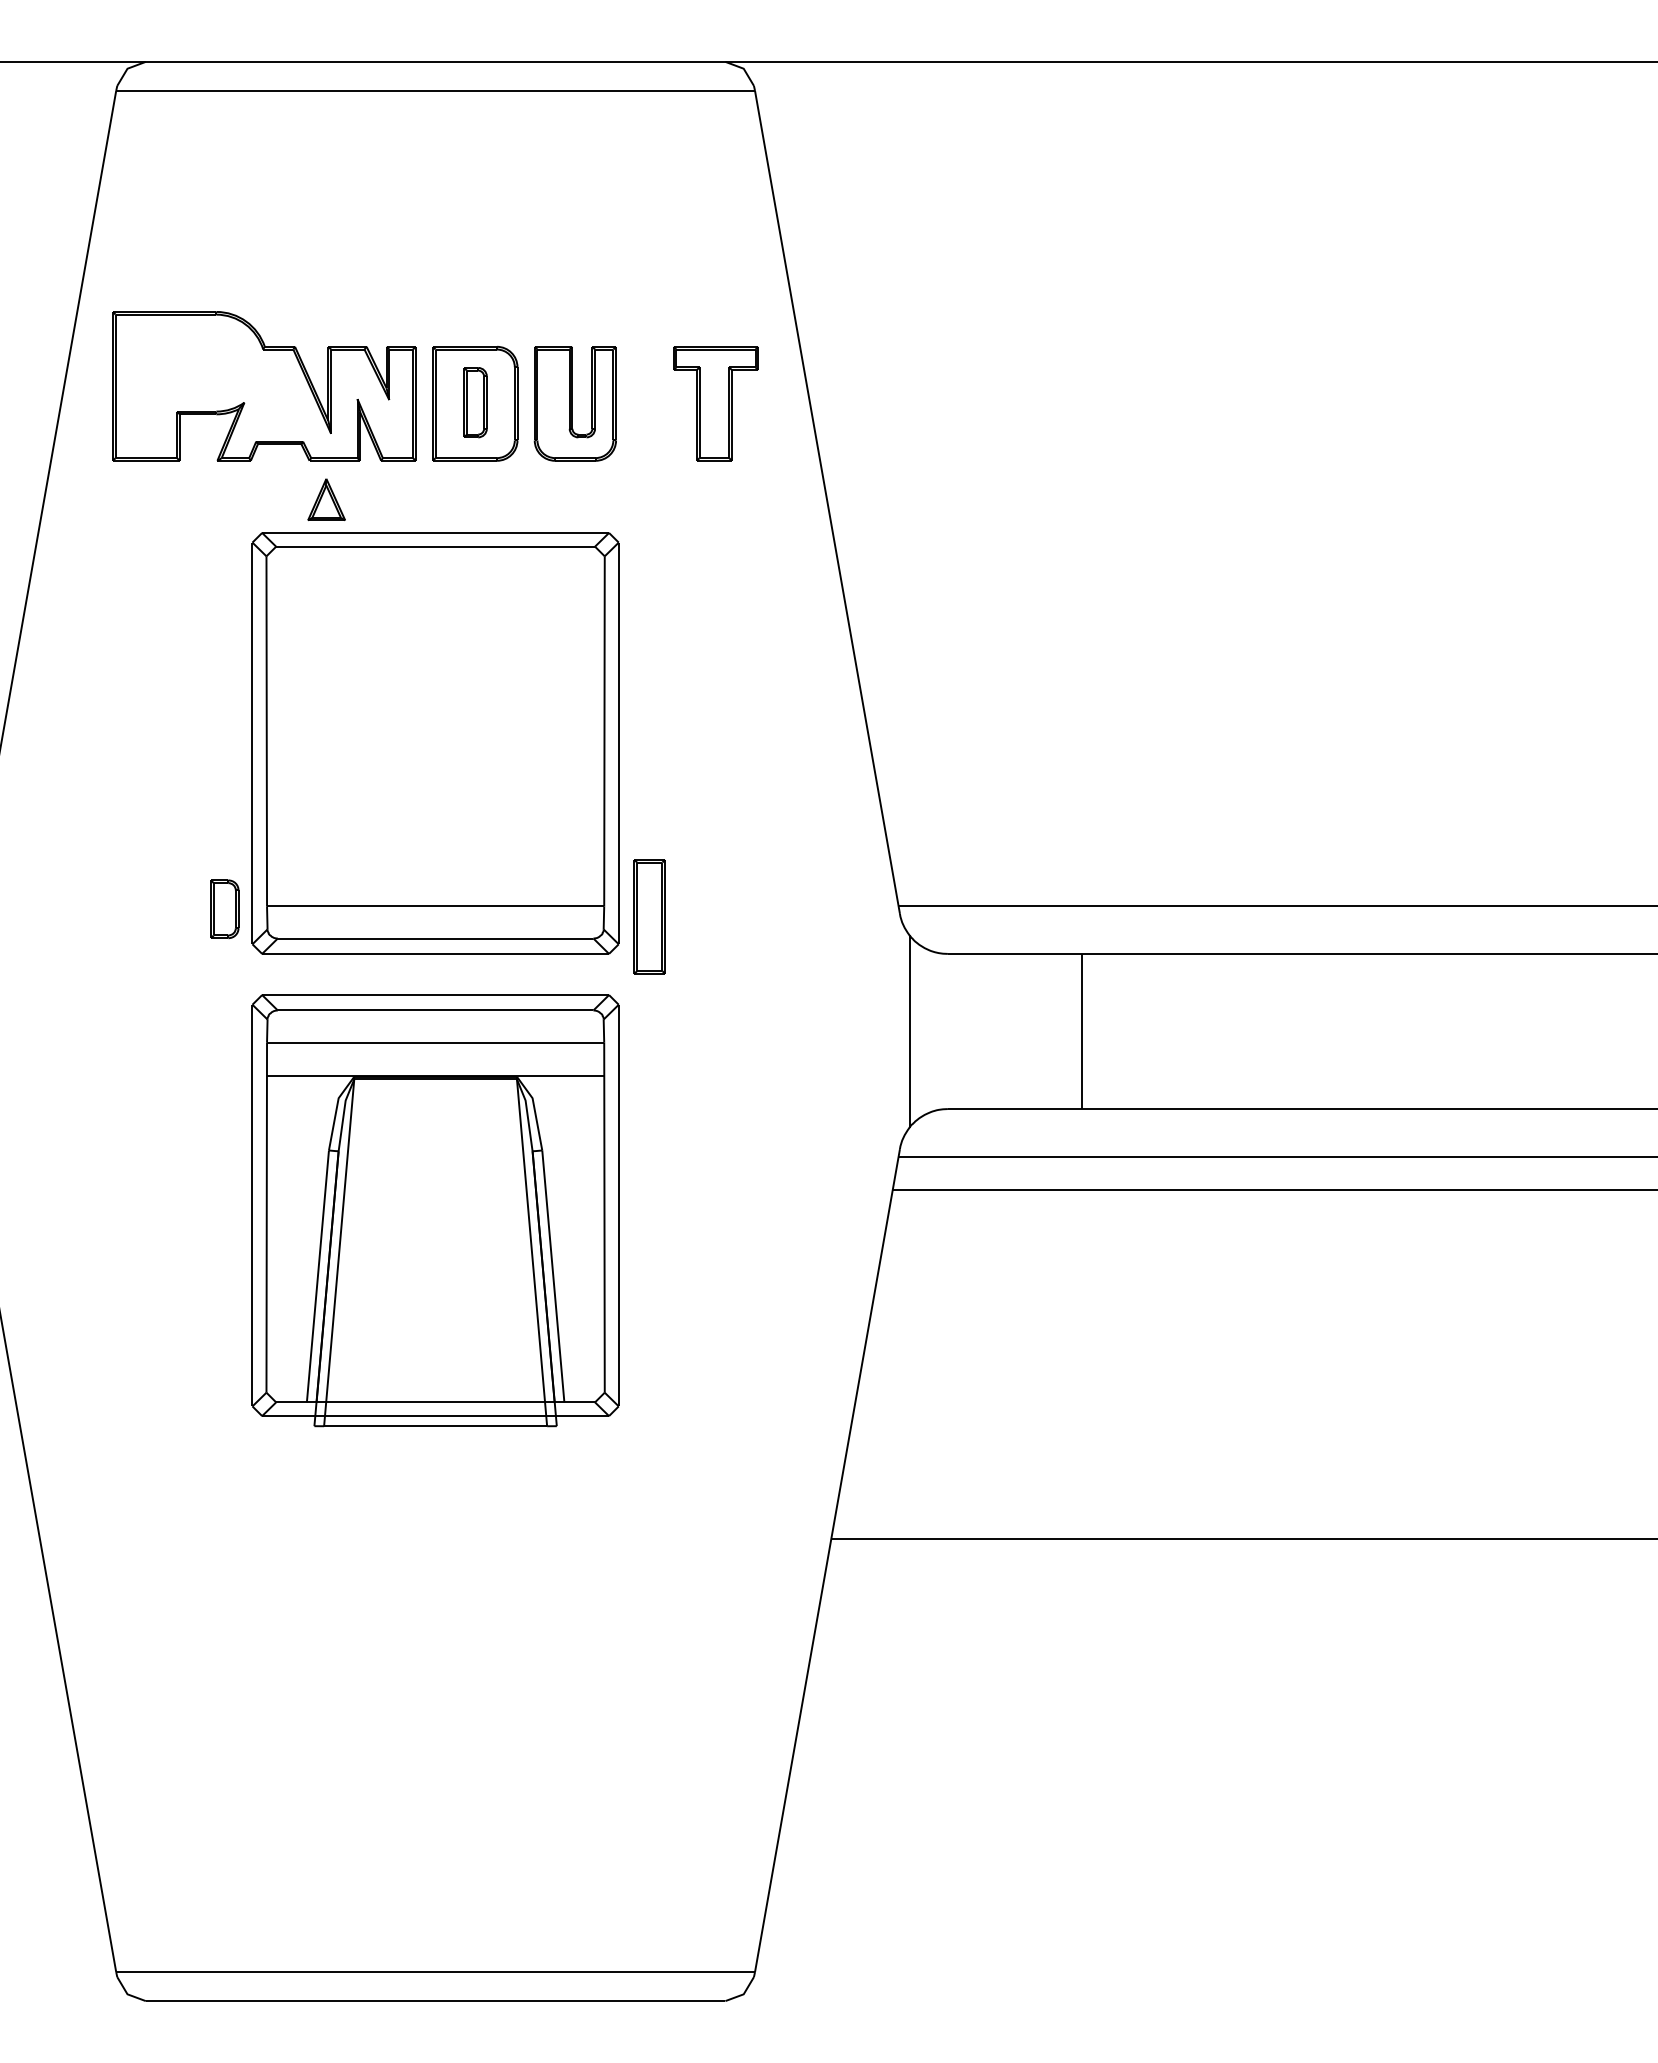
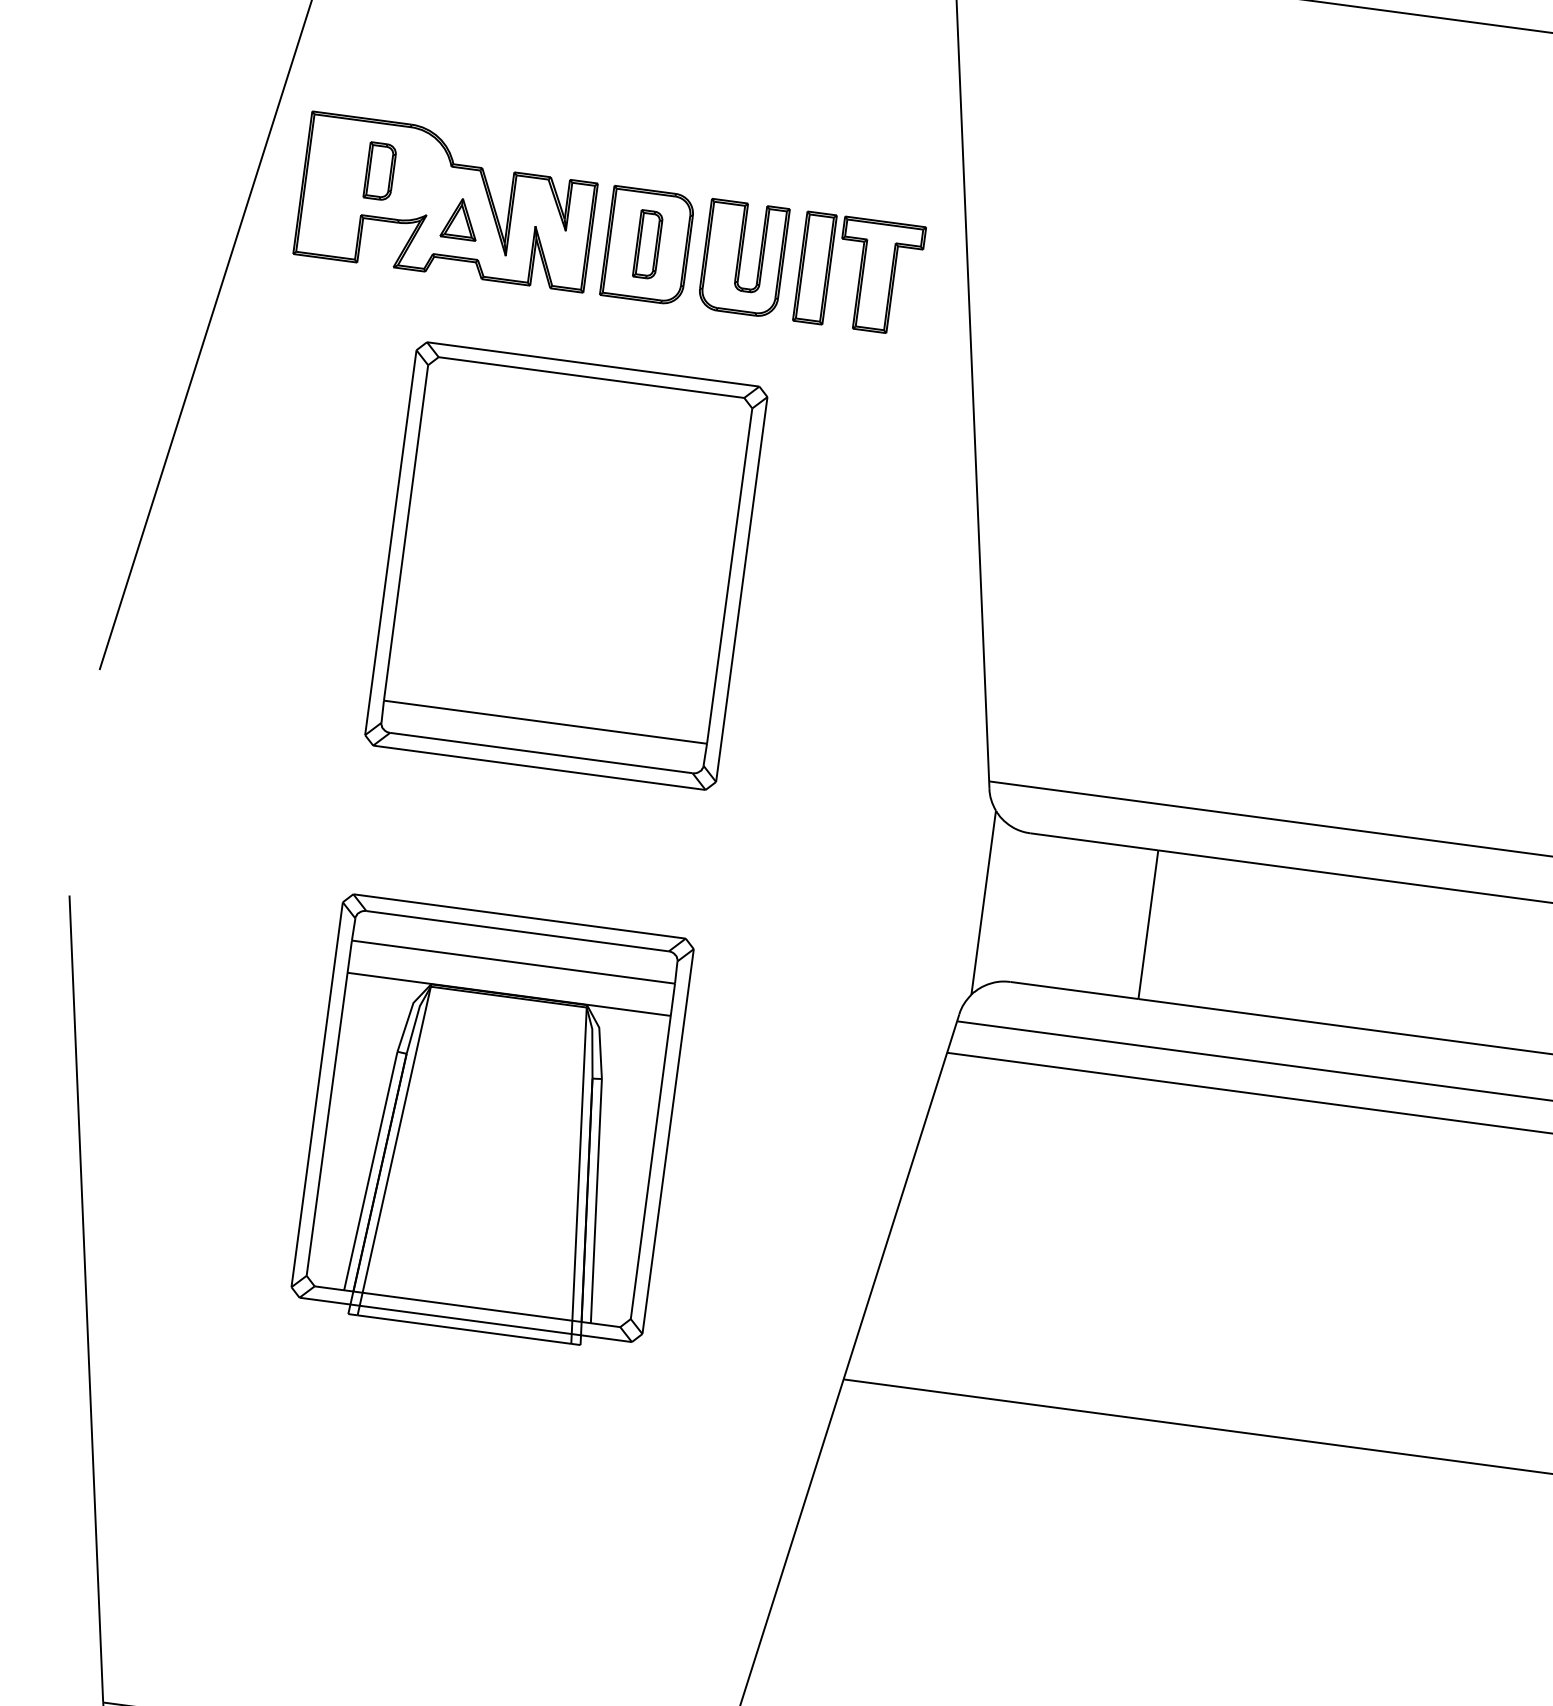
part: (326, 499) -> (460, 218), moved
part: (224, 908) -> (380, 170), moved
part: (649, 916) -> (814, 267), moved
part: (435, 1210) -> (491, 1122), moved

